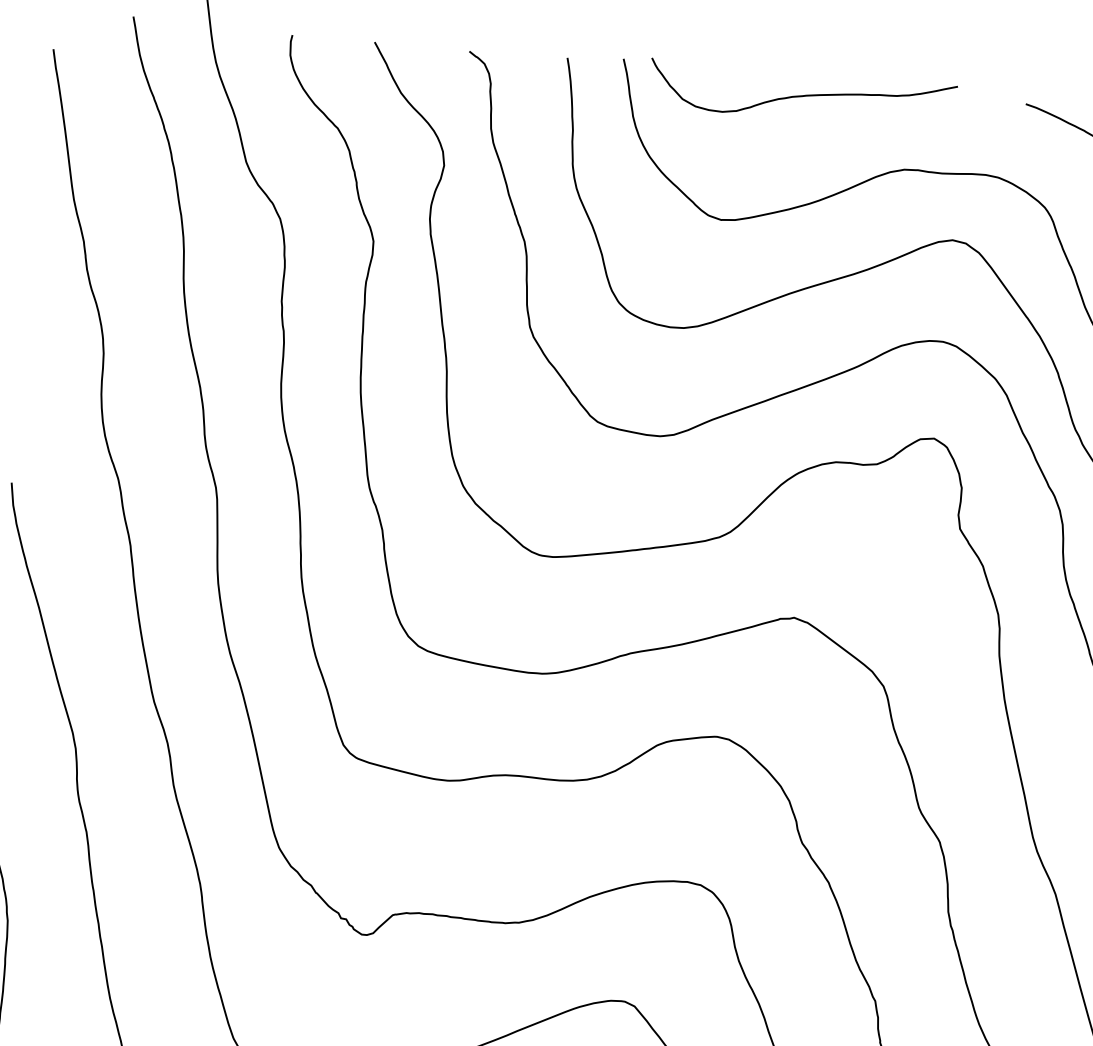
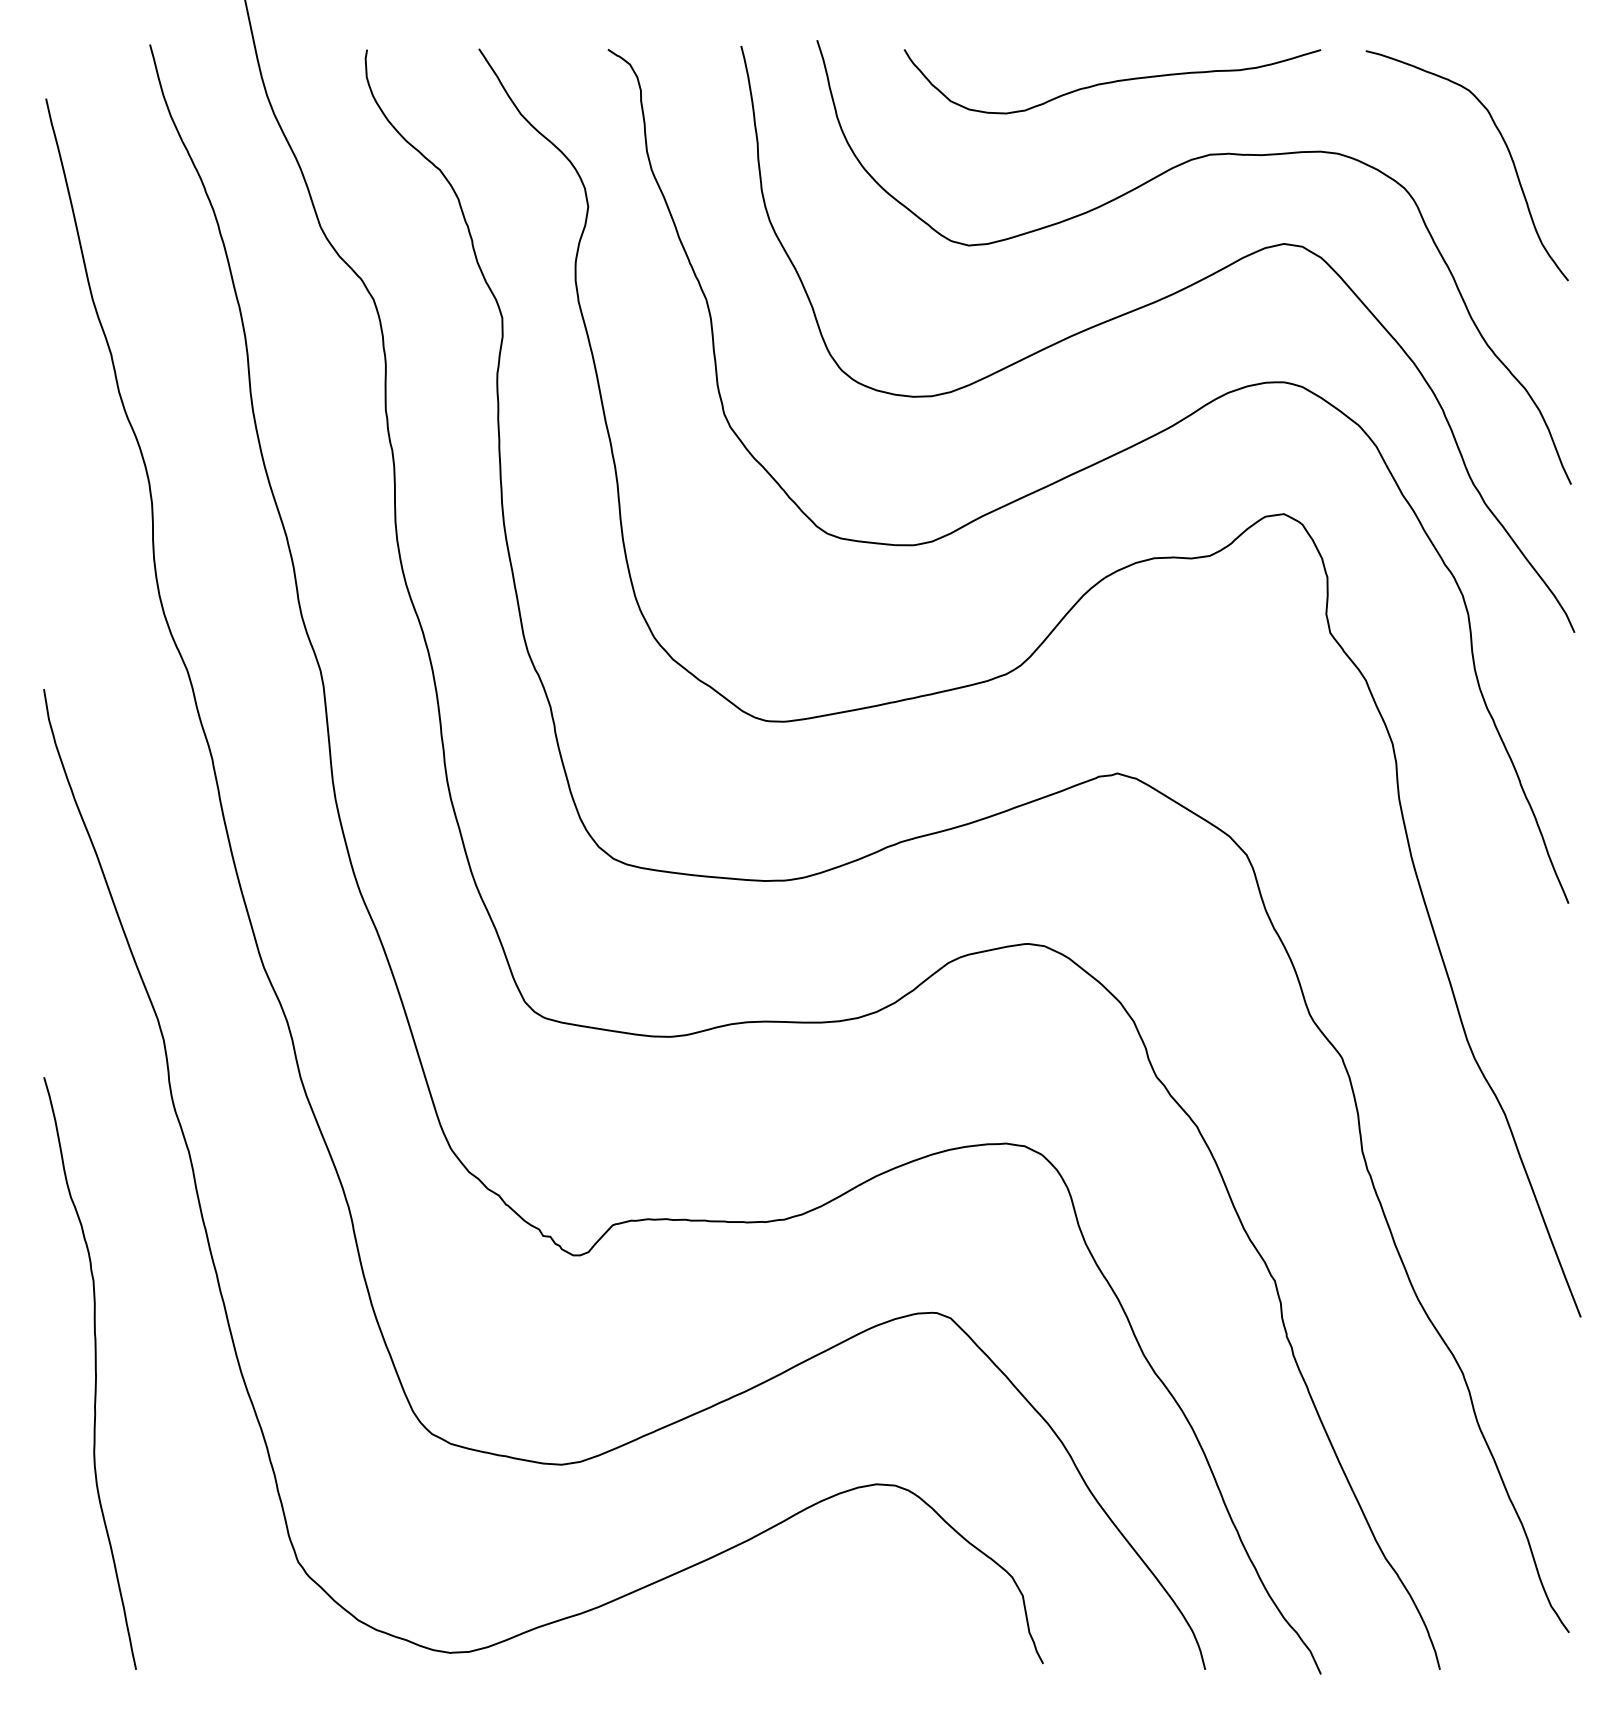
curve: (802, 95) -> (1112, 81), moved

